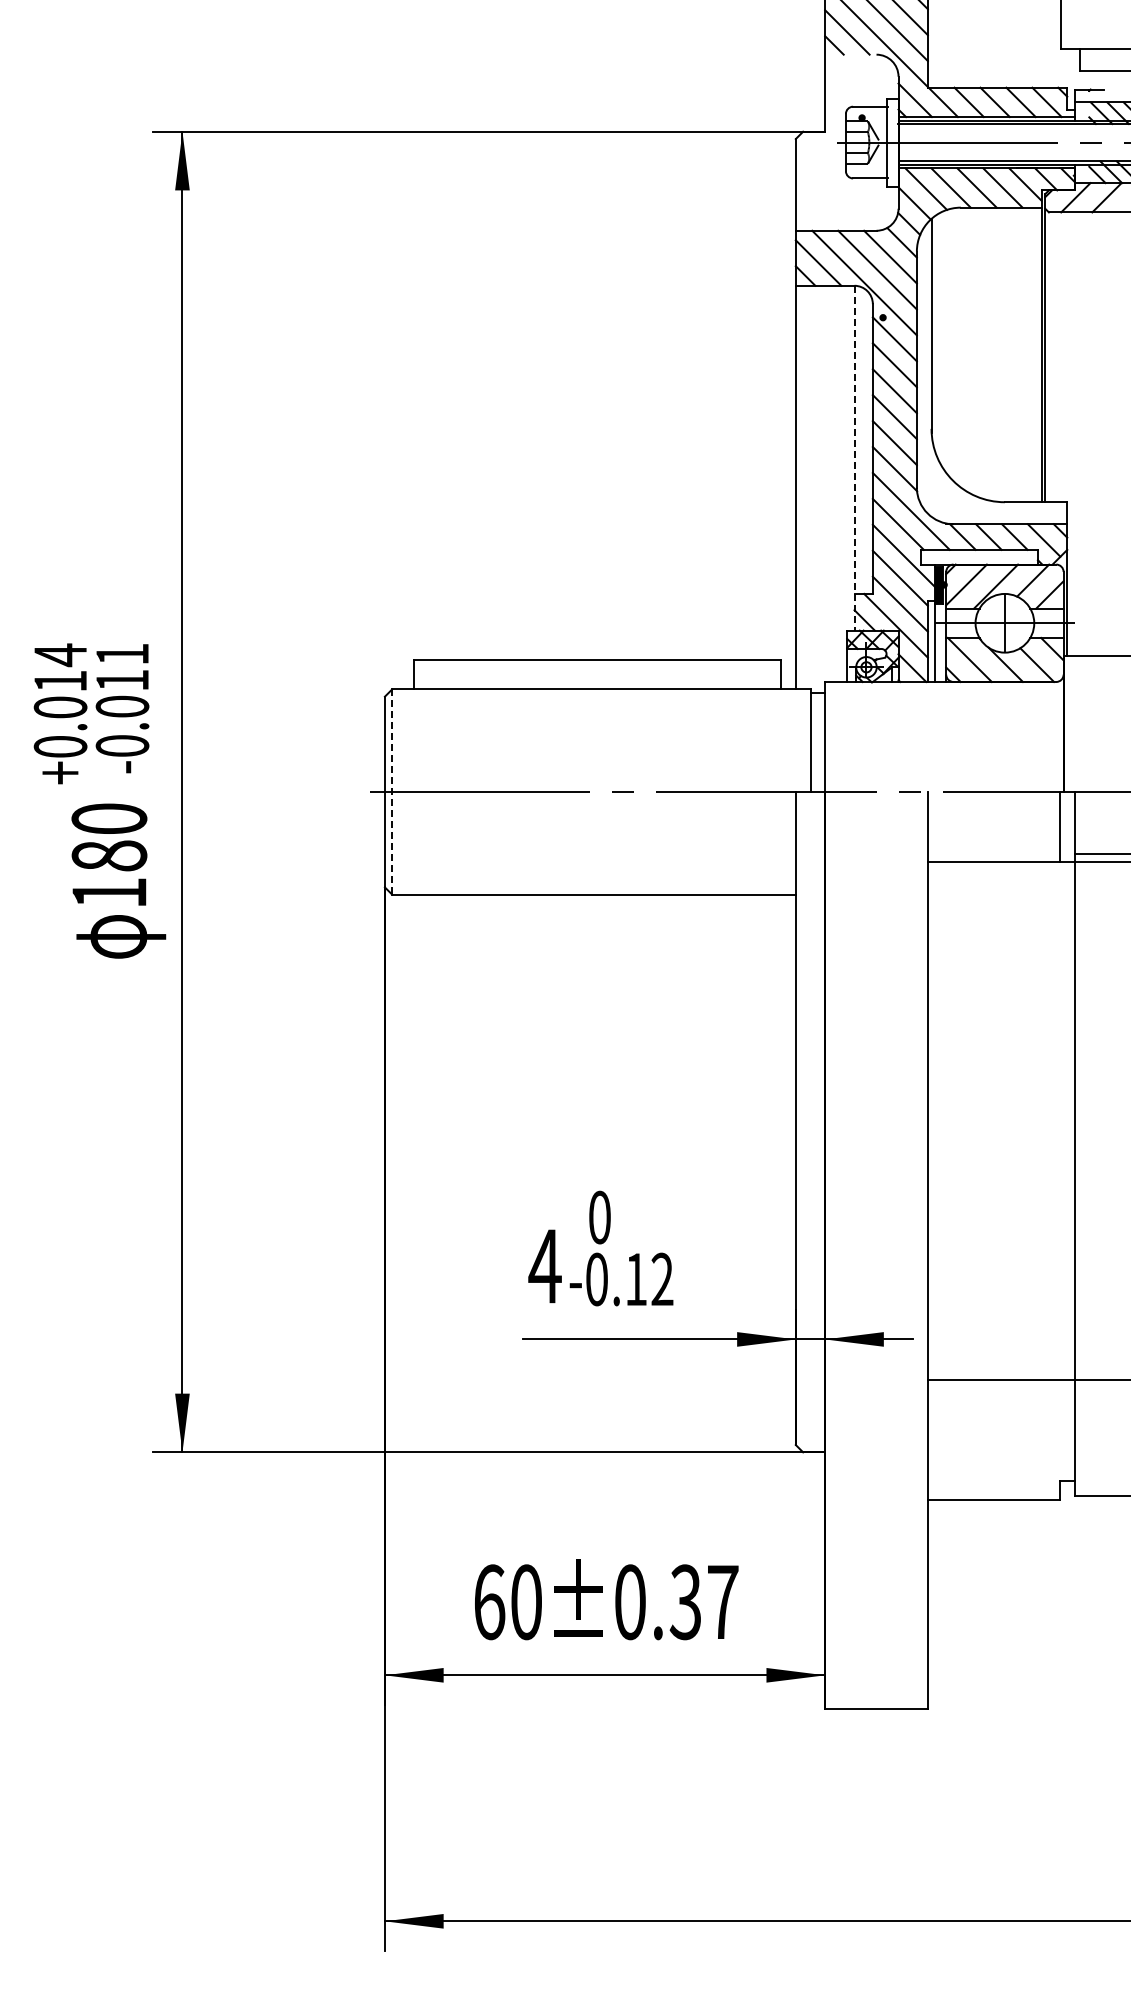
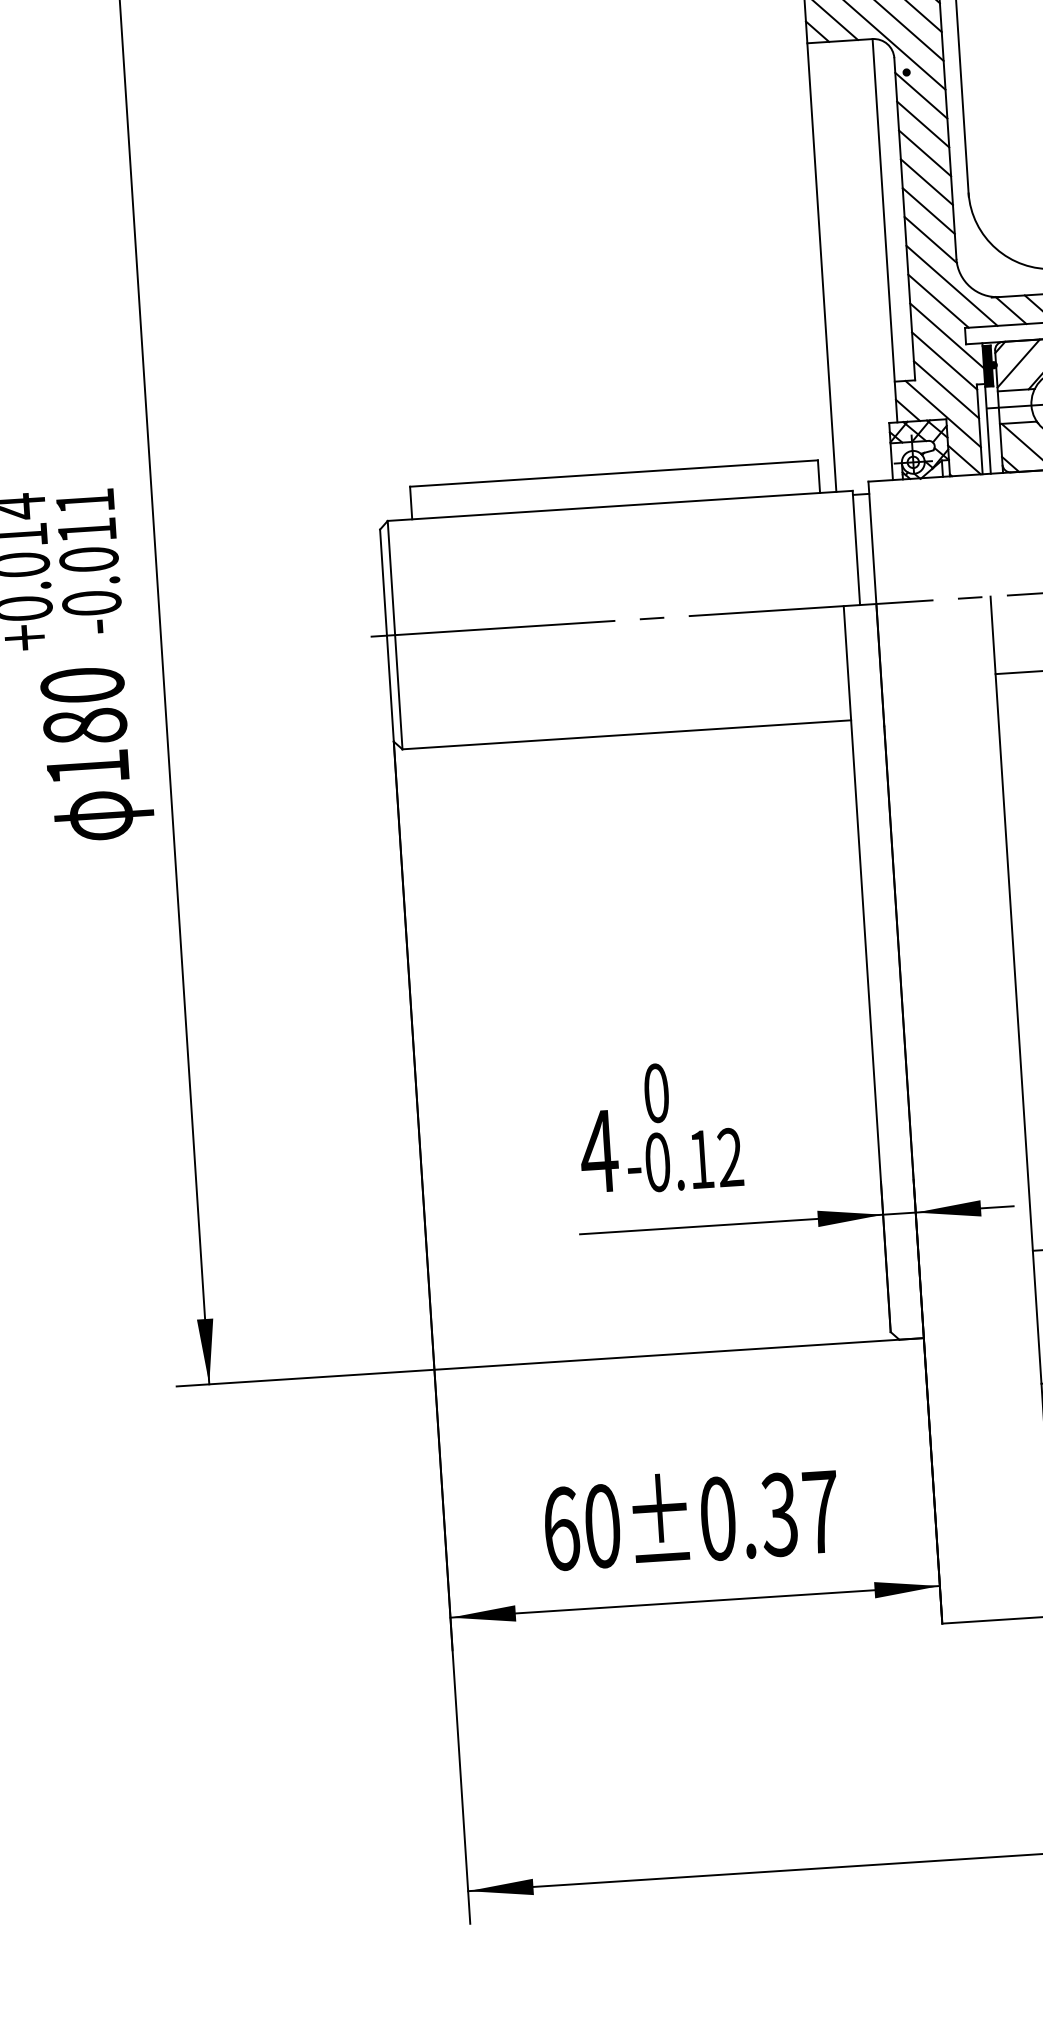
line: (854, 458) -> (885, 231), dashed -> solid
line: (392, 792) -> (395, 635), dashed -> solid

